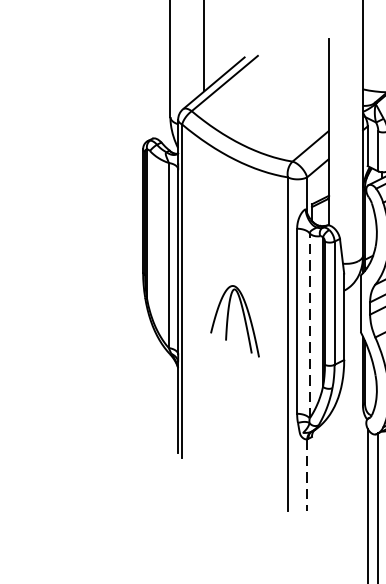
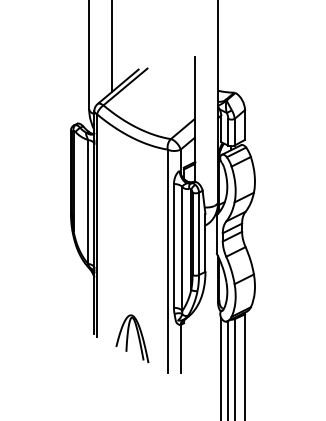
part: (235, 320) -> (132, 338), moved
line: (309, 326) -> (182, 249), dashed -> solid
line: (306, 474) -> (180, 348), dashed -> solid

